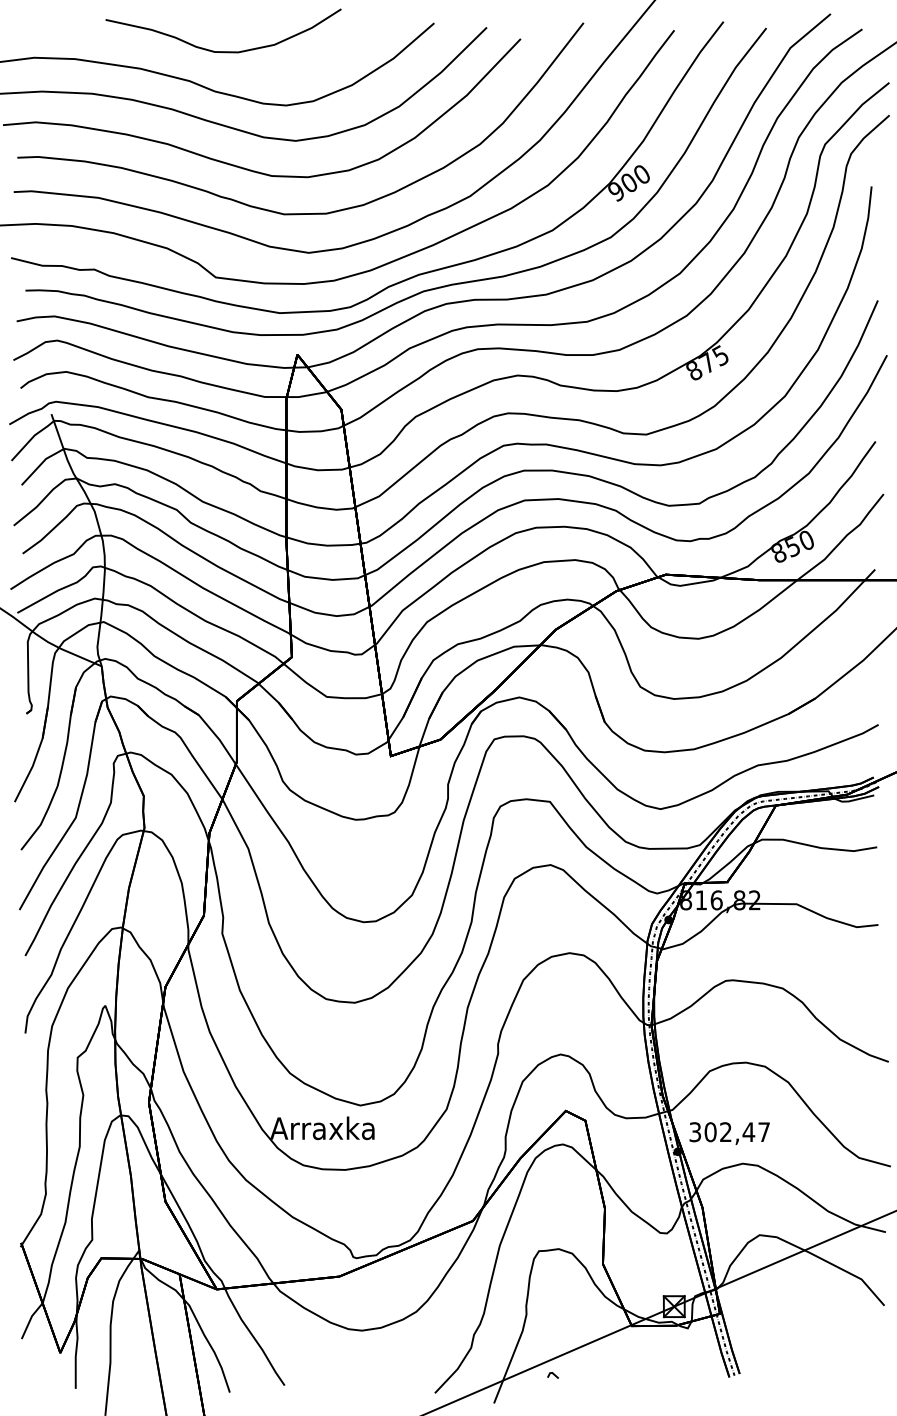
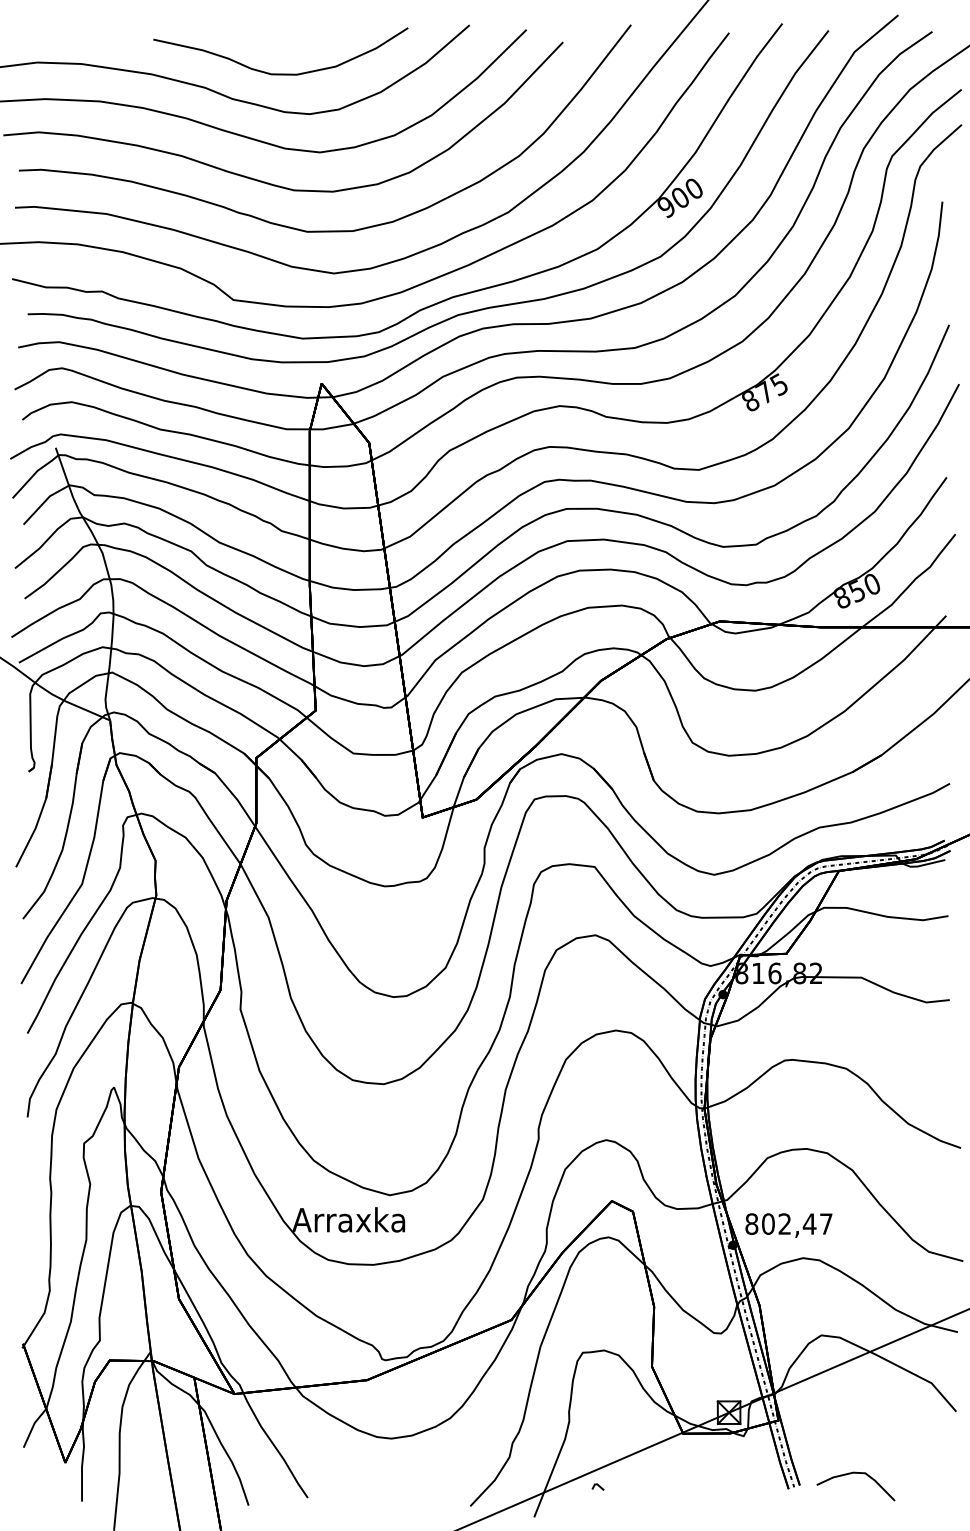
curve: (223, 51) -> (280, 73), moved
text: (695, 1131) -> (751, 1223), 302,47 -> 802,47
curve: (791, 1362) -> (855, 1473), added

